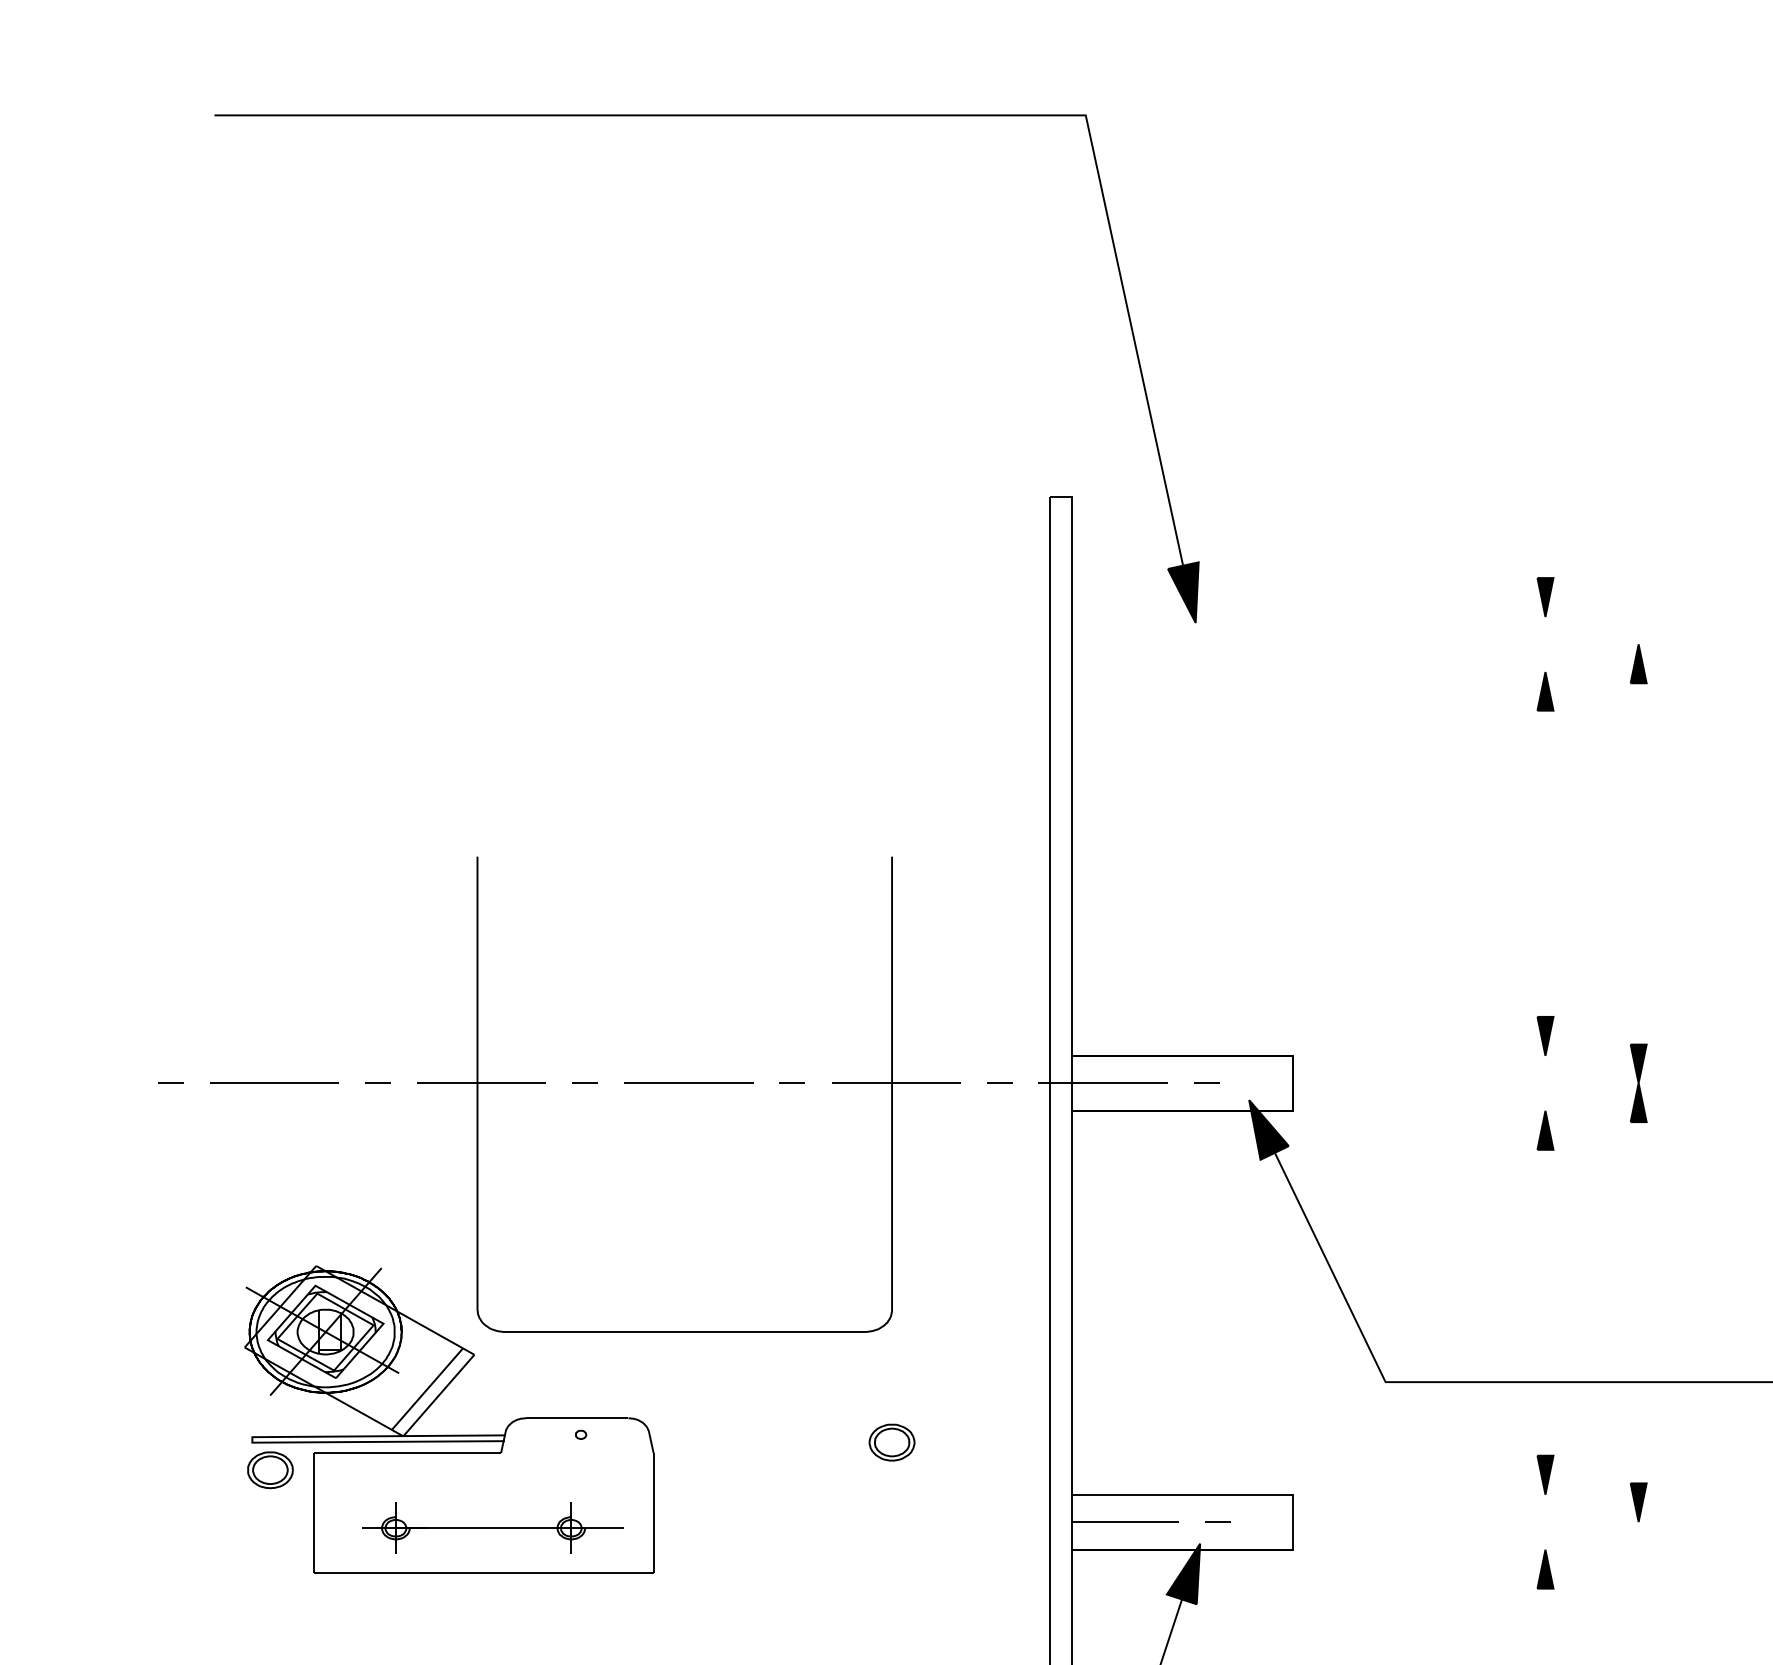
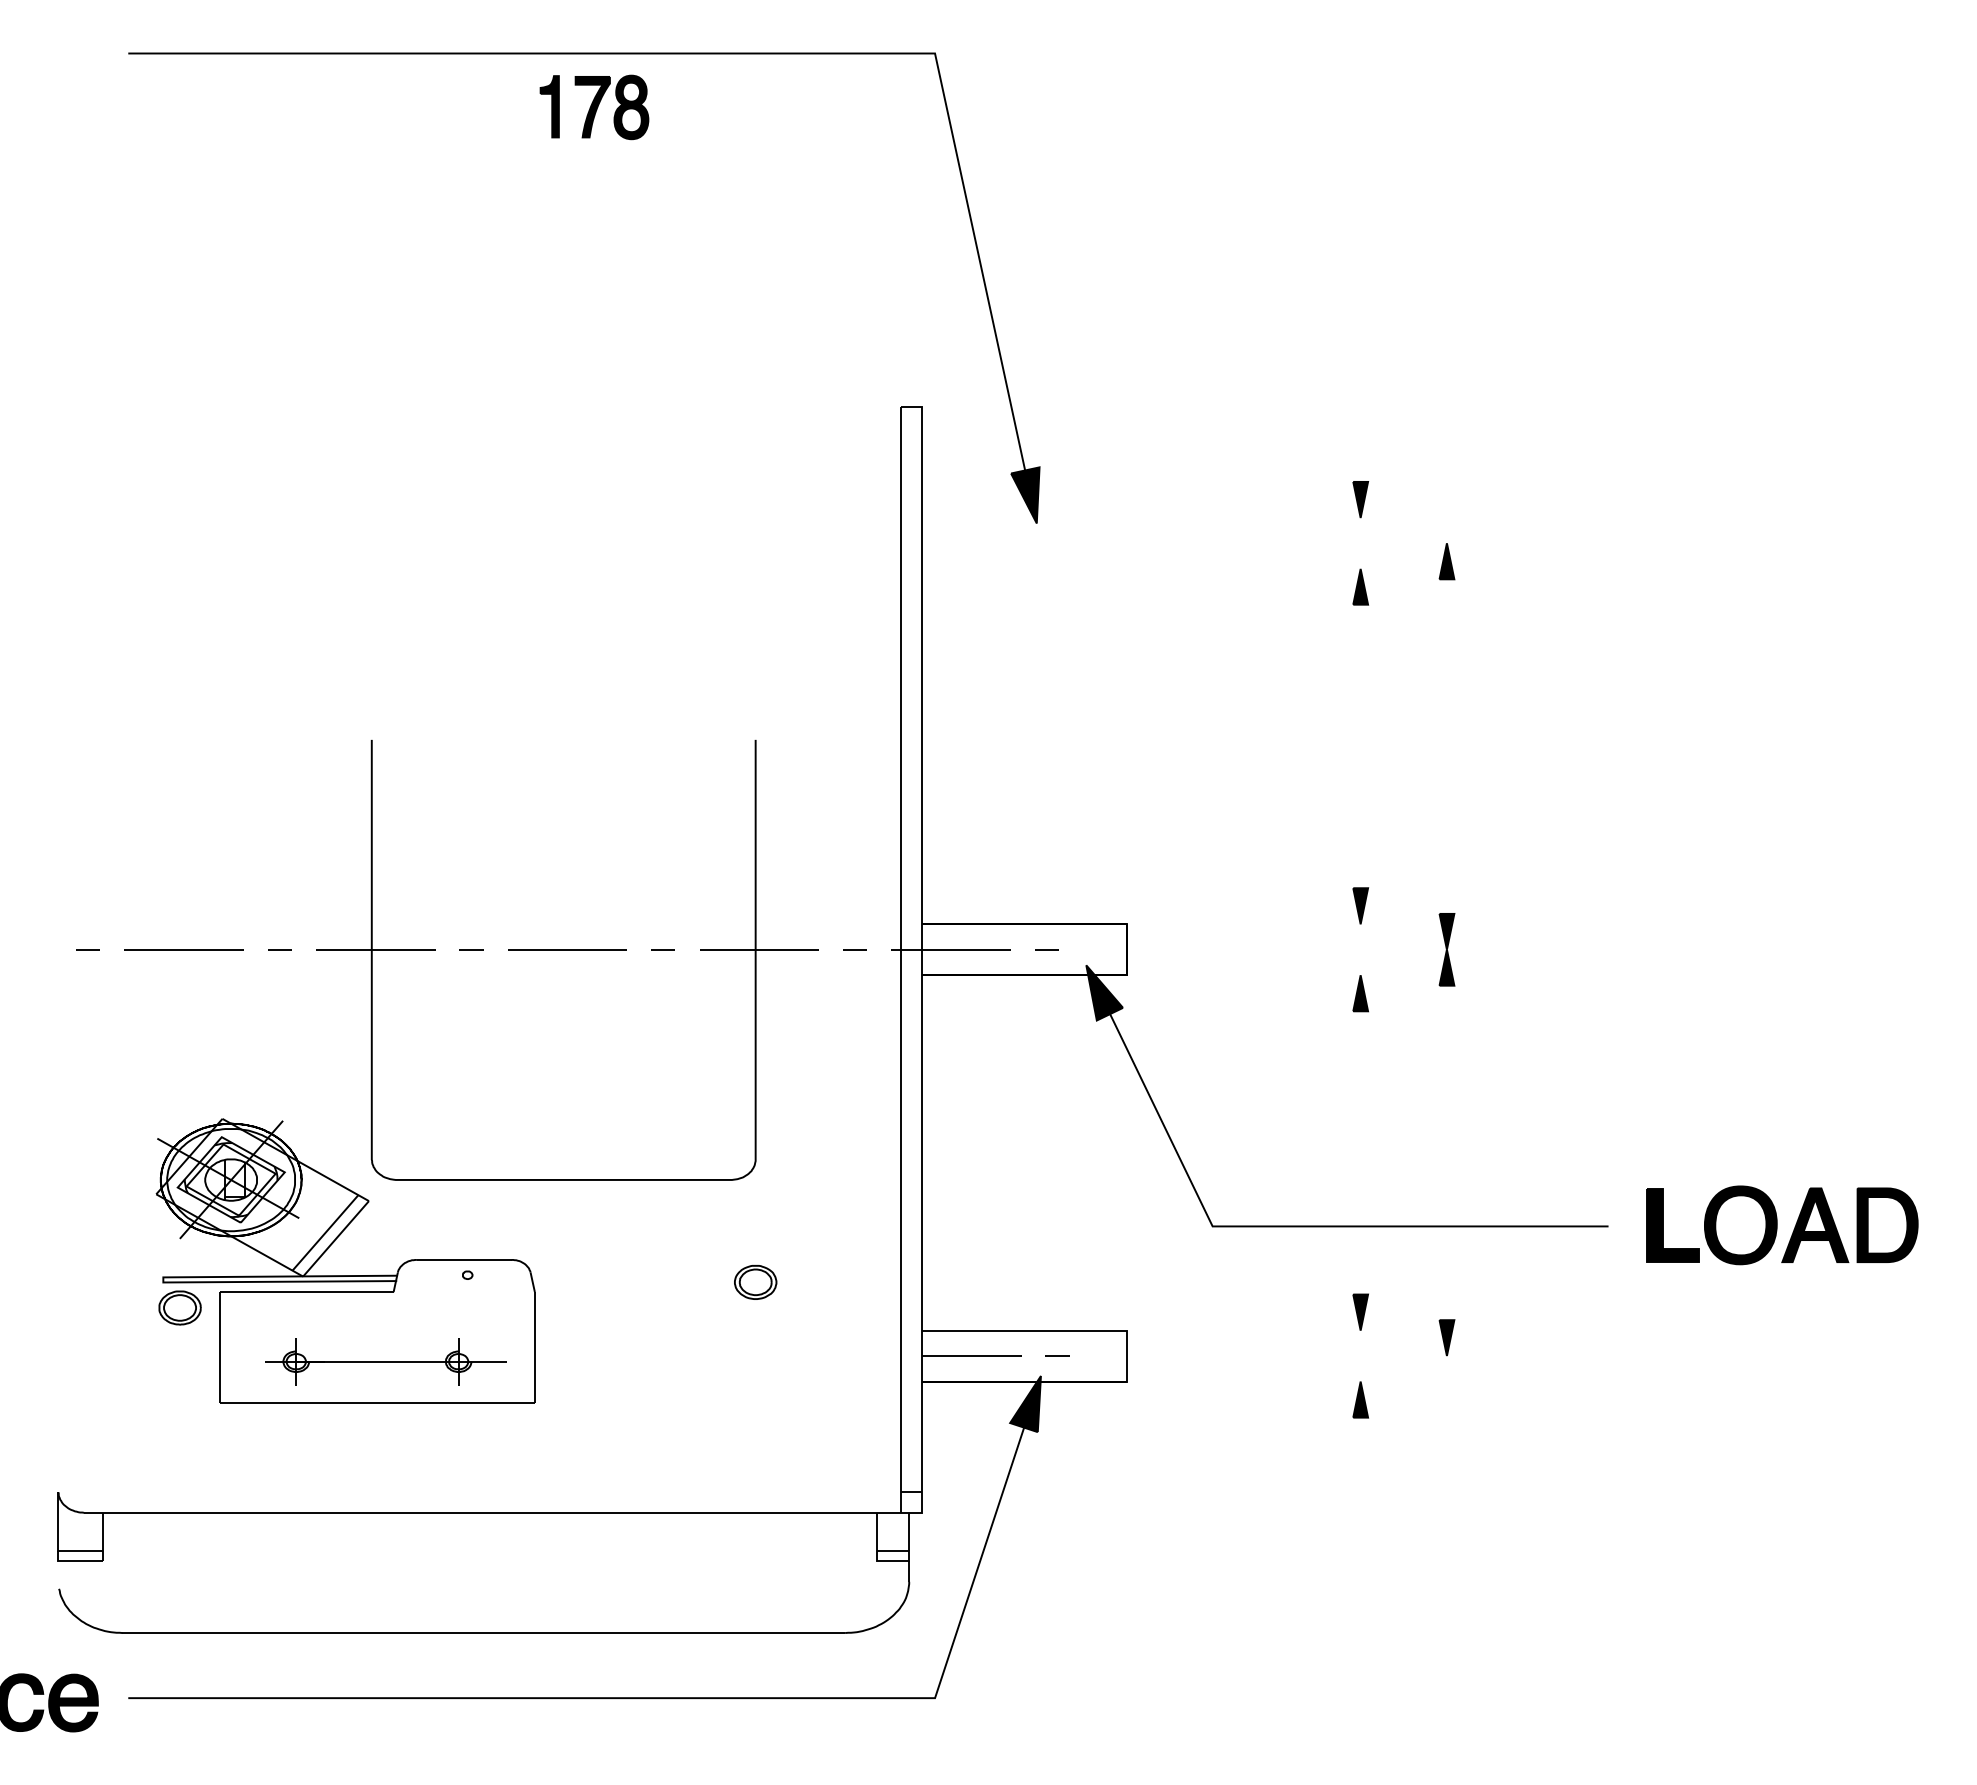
part: (718, 173) -> (594, 107), added

